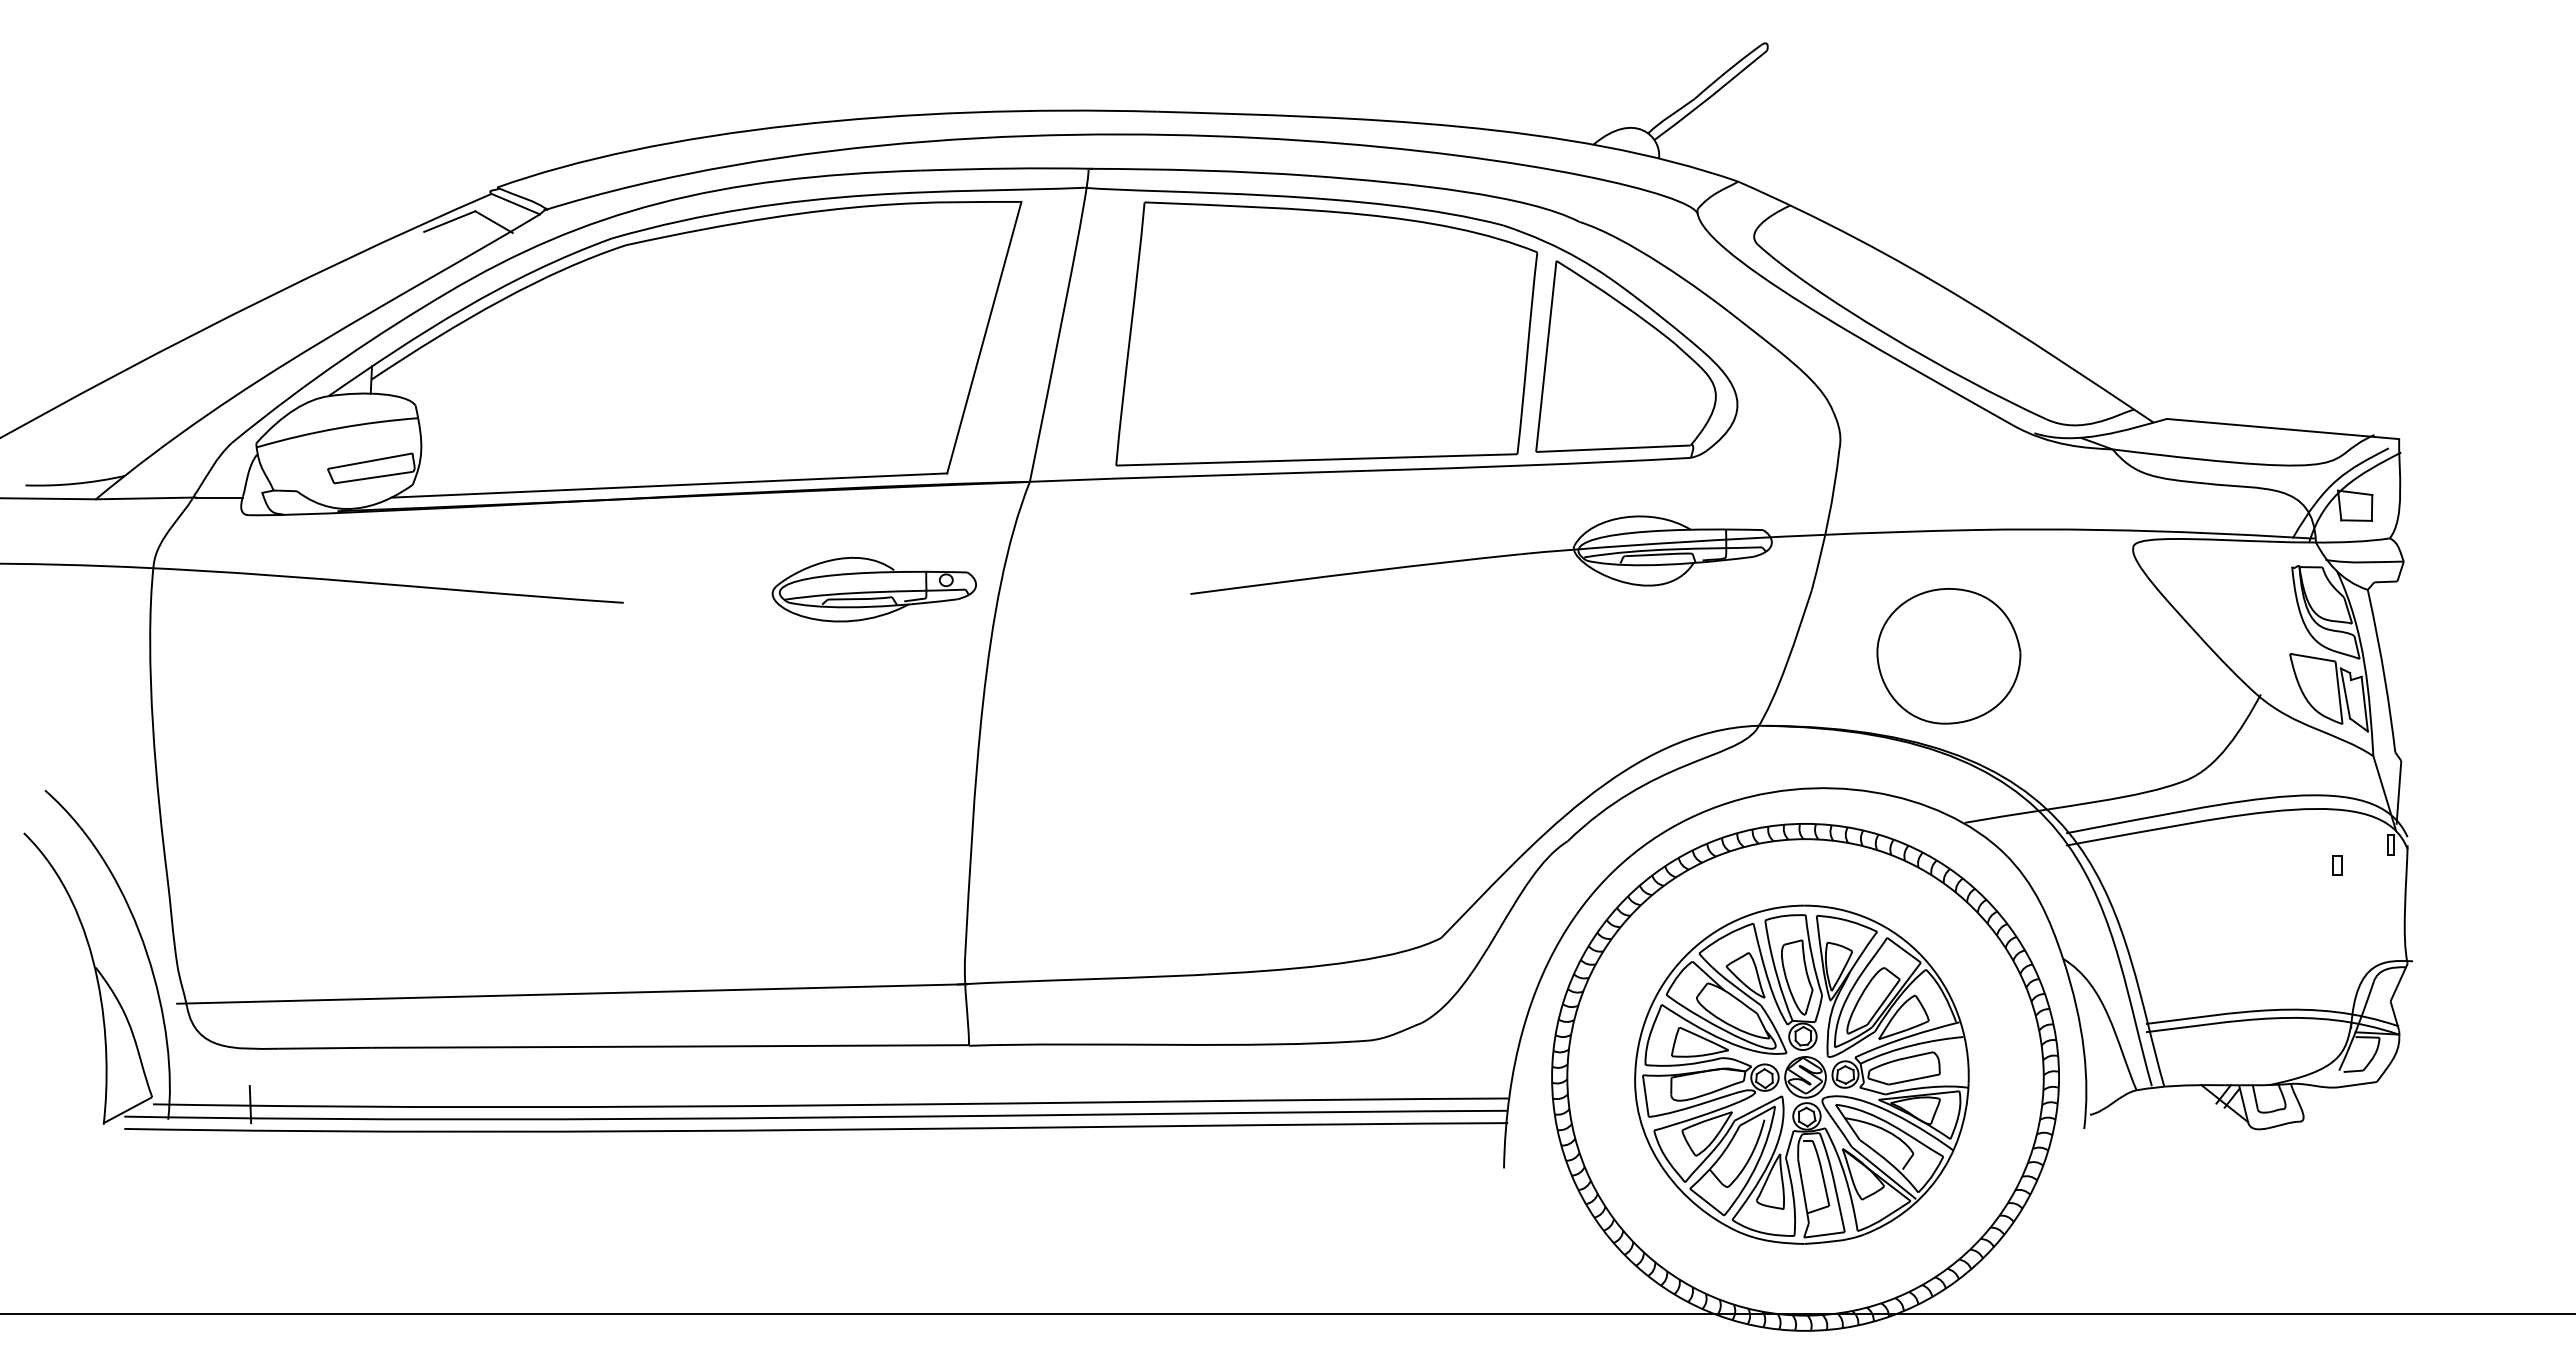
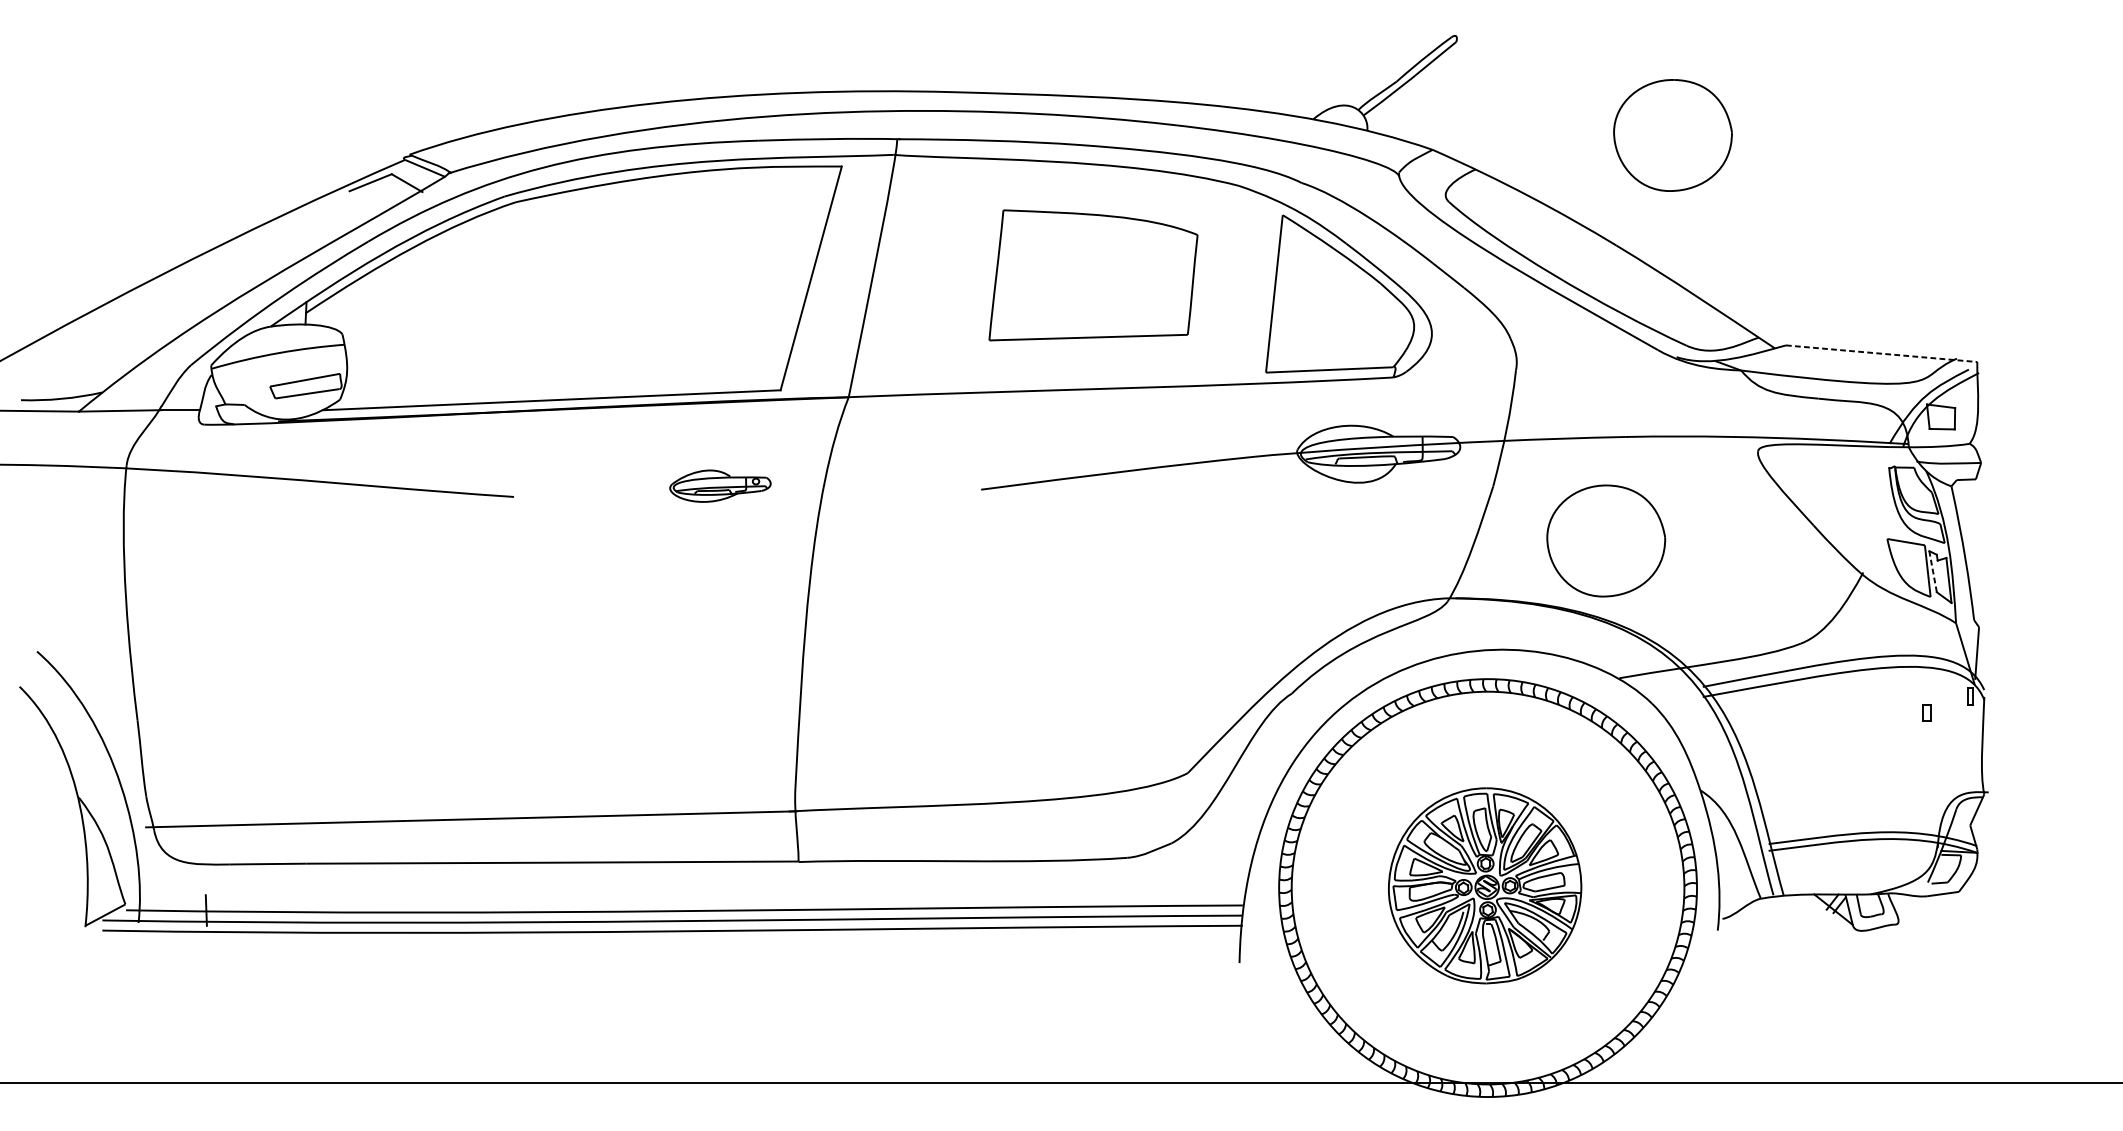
part: (2029, 164) -> (1672, 135), added
part: (1326, 333) -> (1093, 274), size x0.6
line: (2283, 429) -> (1881, 354), solid -> dashed
part: (873, 589) -> (719, 485), size x0.6
line: (2345, 693) -> (1933, 571), solid -> dashed
part: (1801, 1074) -> (1484, 885), size x0.7

